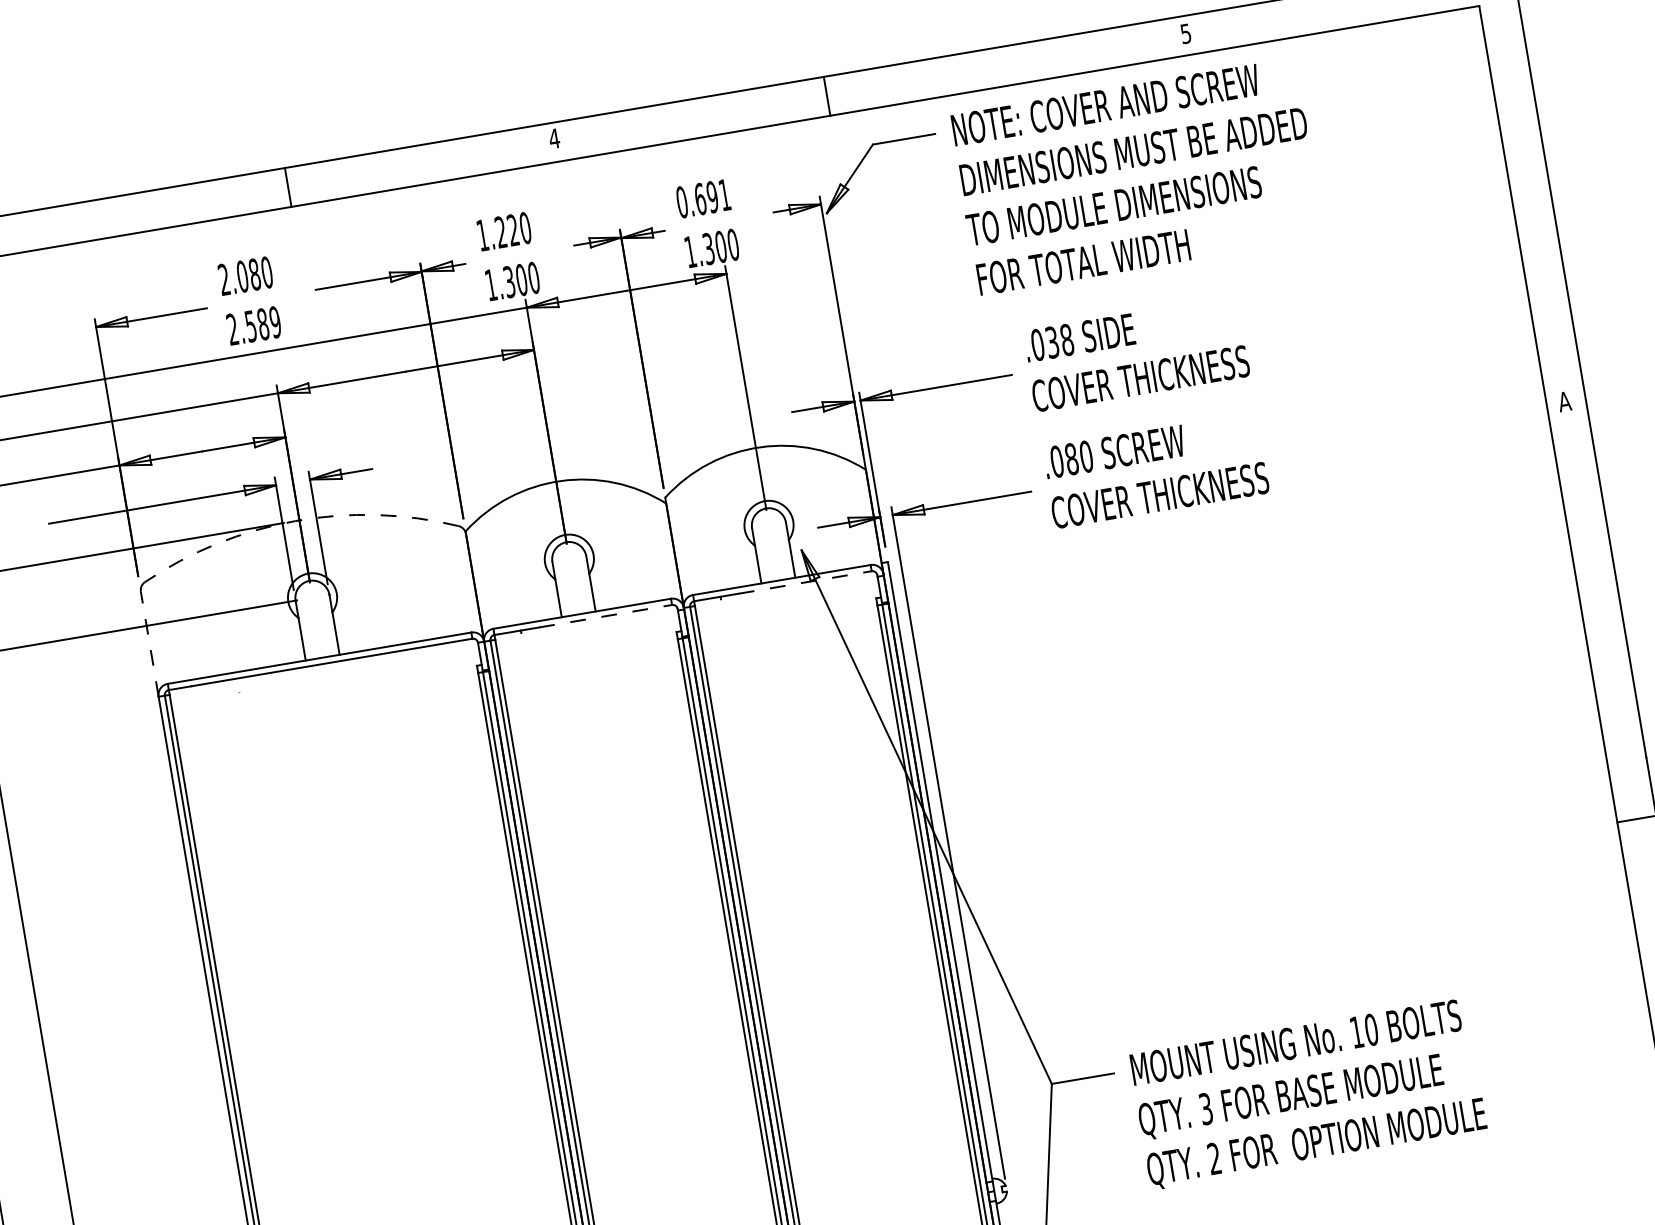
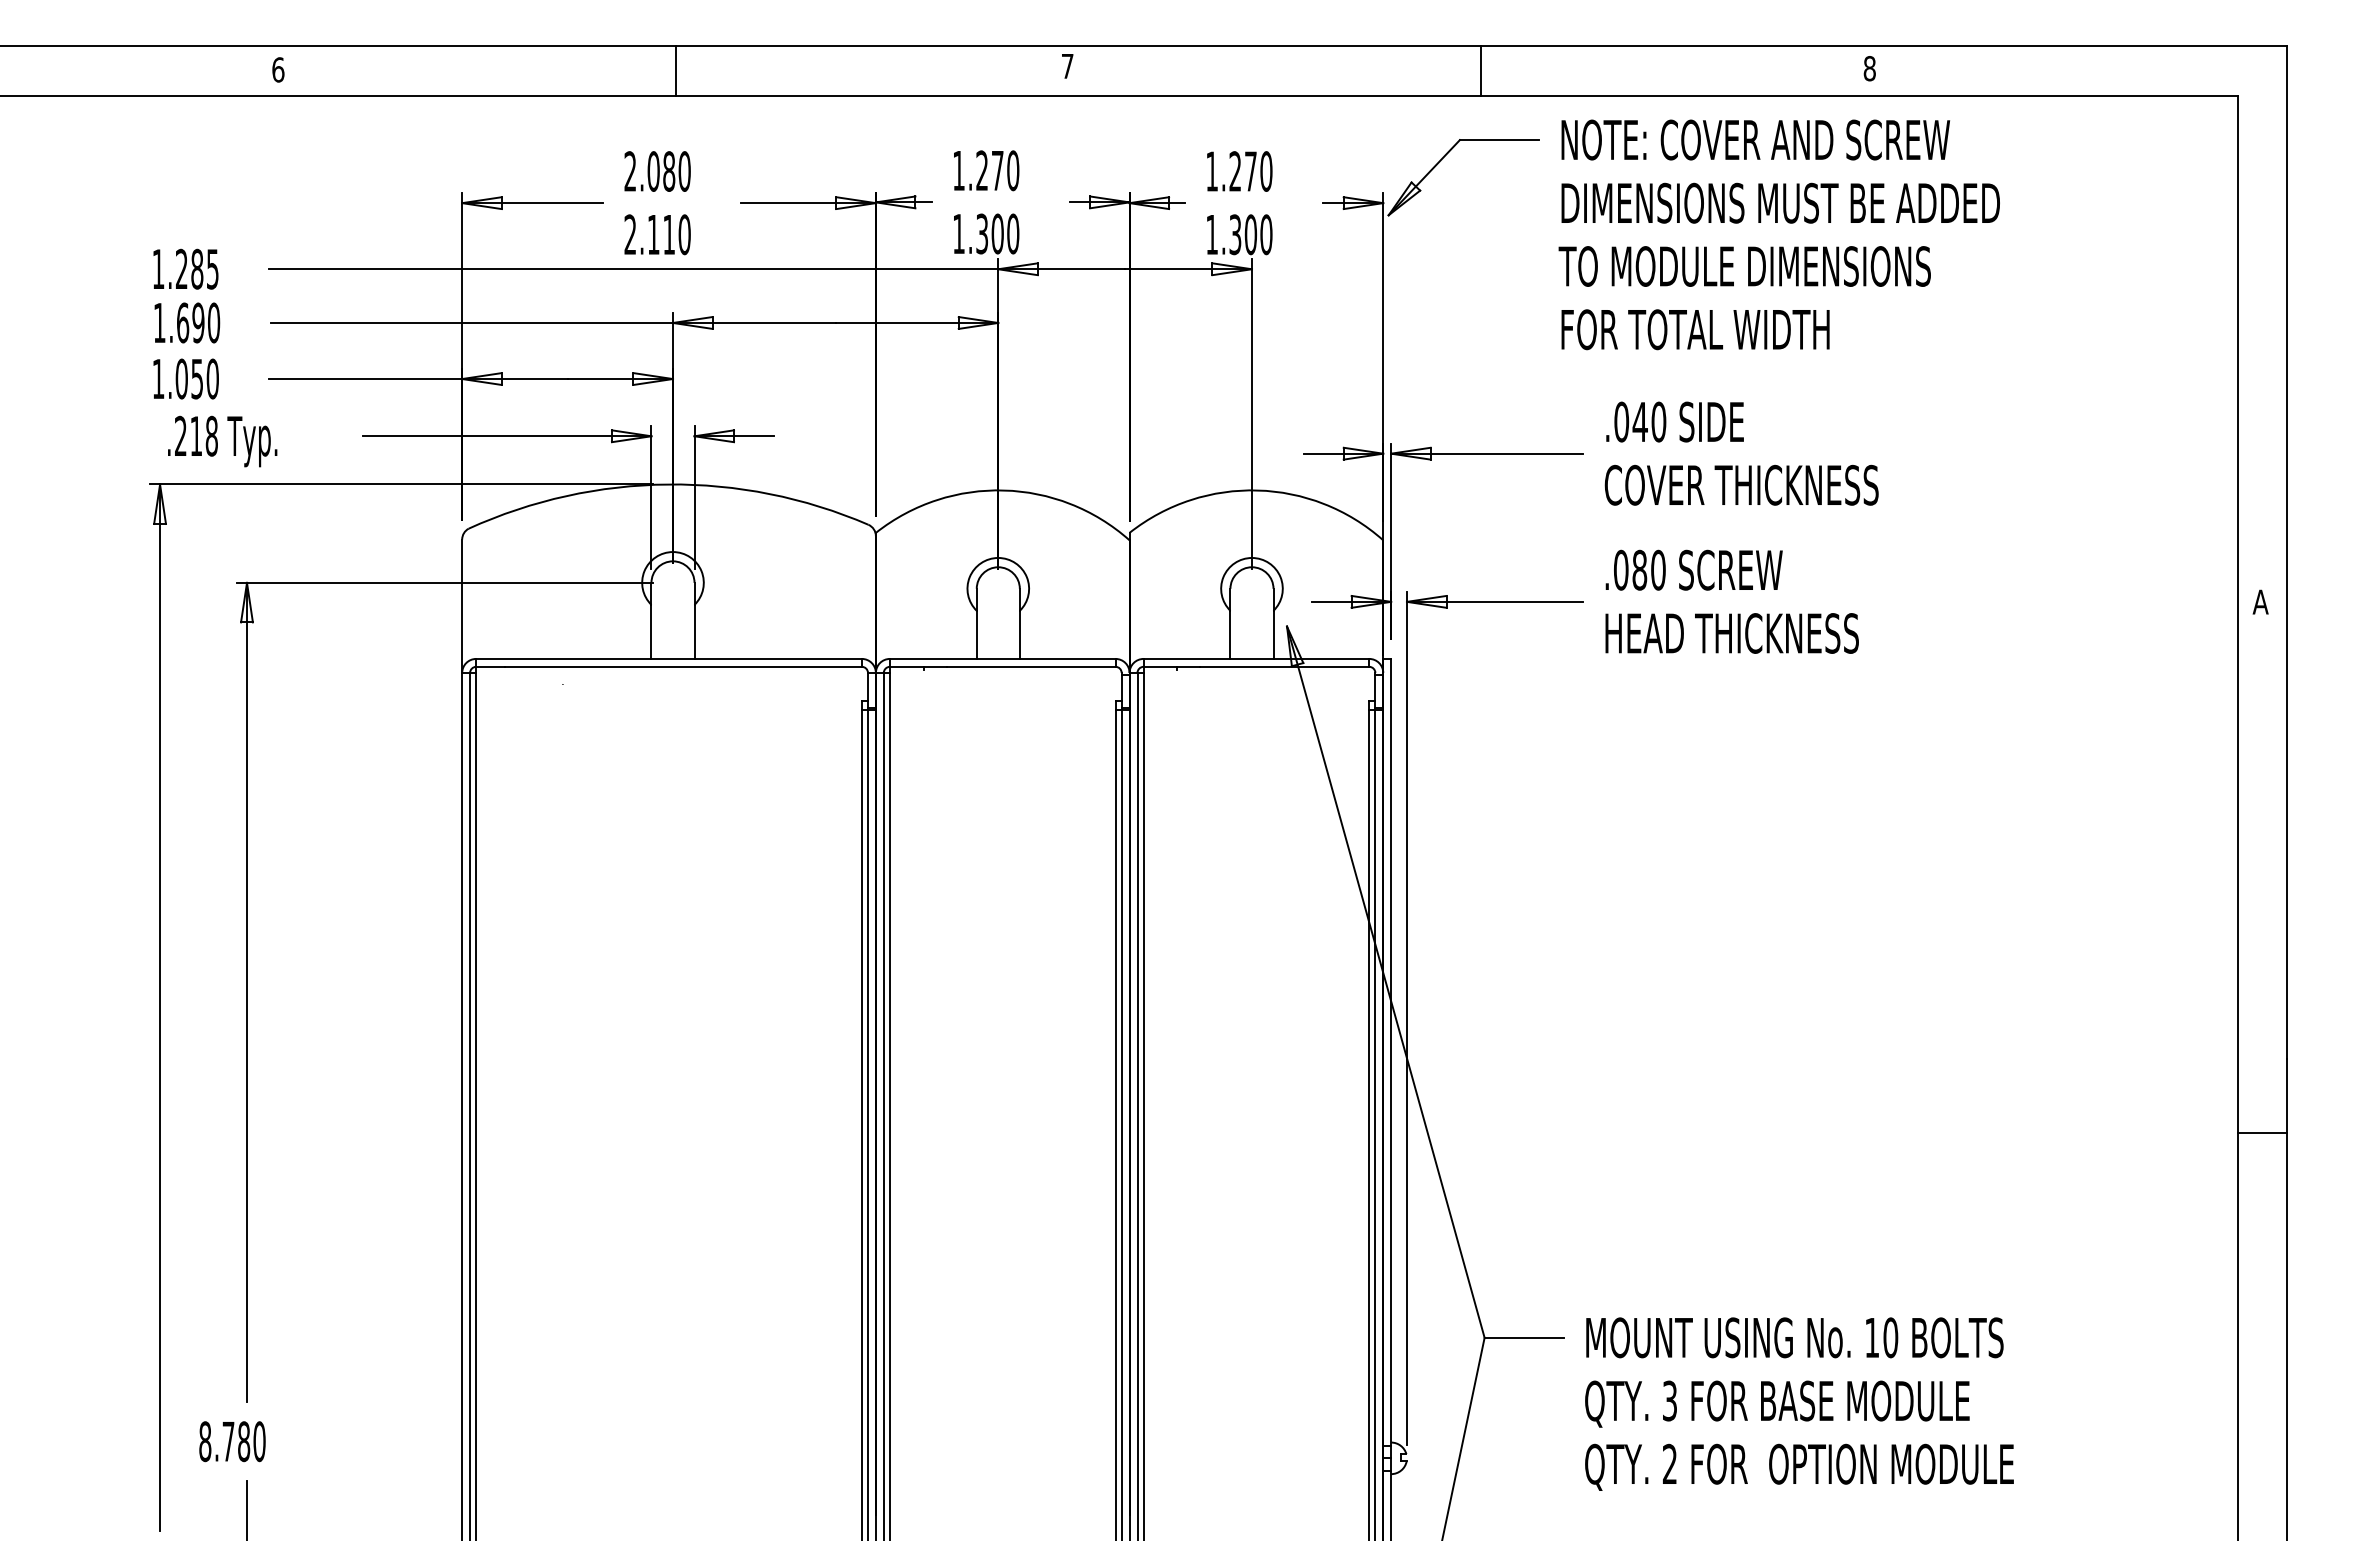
text: (1185, 33) -> (1869, 68), 5 -> 8
line: (827, 96) -> (1481, 70), moved
text: (554, 138) -> (1067, 66), 4 -> 7
line: (288, 187) -> (675, 70), moved
text: (703, 198) -> (1239, 171), 0.691 -> 1.270
text: (513, 230) -> (997, 170), 1.220 -> 1.270
text: (262, 324) -> (668, 234), 2.589 -> 2.110
text: (1059, 340) -> (1649, 421), .038 -> .040
text: (1160, 495) -> (1741, 633), COVER THICKNESS -> HEAD THICKNESS
arc: (295, 520) -> (668, 484), dashed -> solid
line: (805, 582) -> (1285, 666), dashed -> solid
line: (605, 615) -> (1031, 666), dashed -> solid
line: (150, 644) -> (462, 606), dashed -> solid

